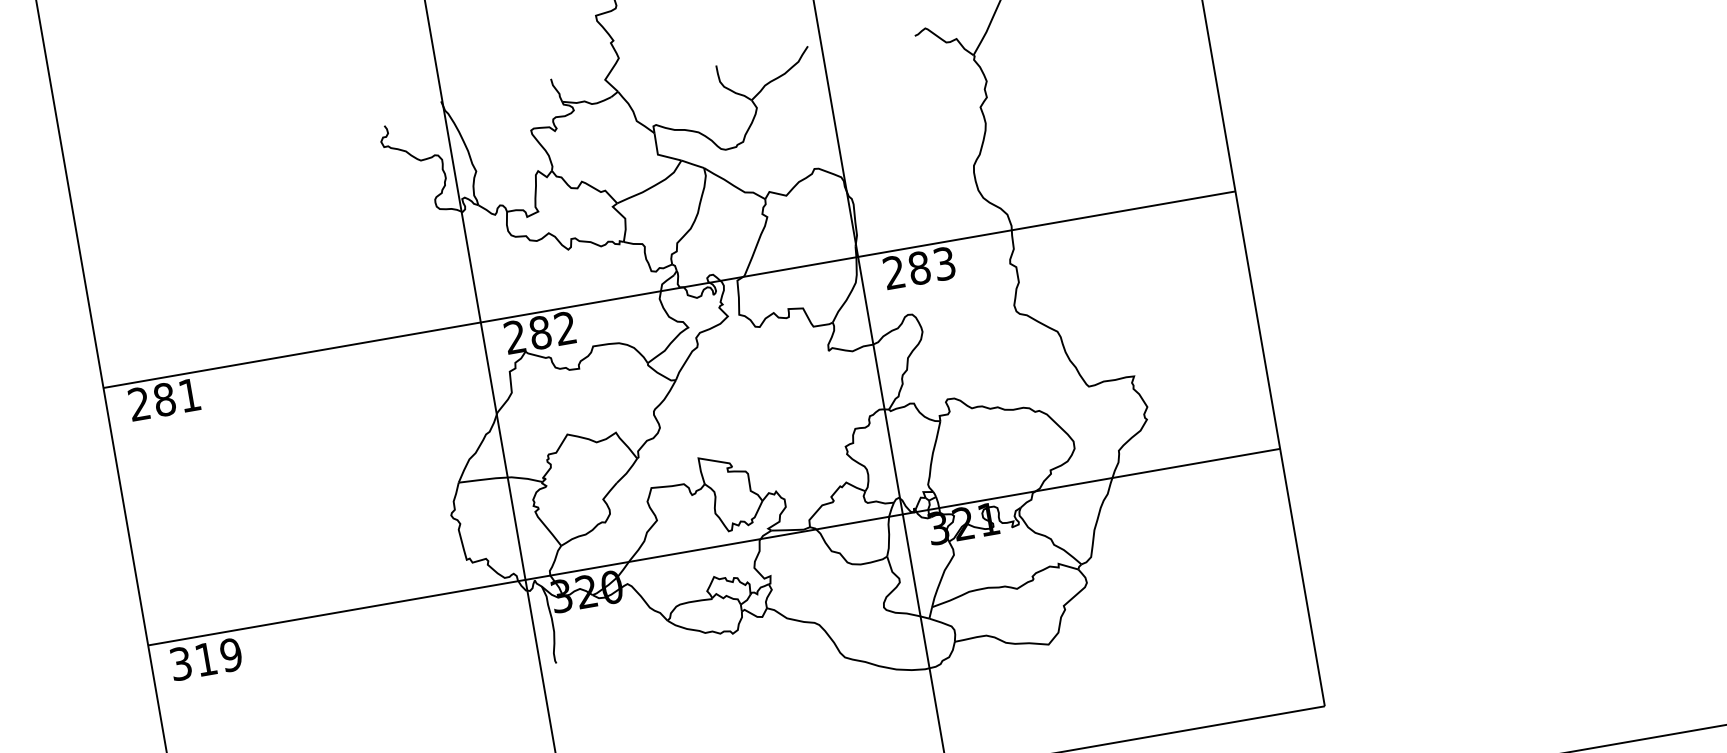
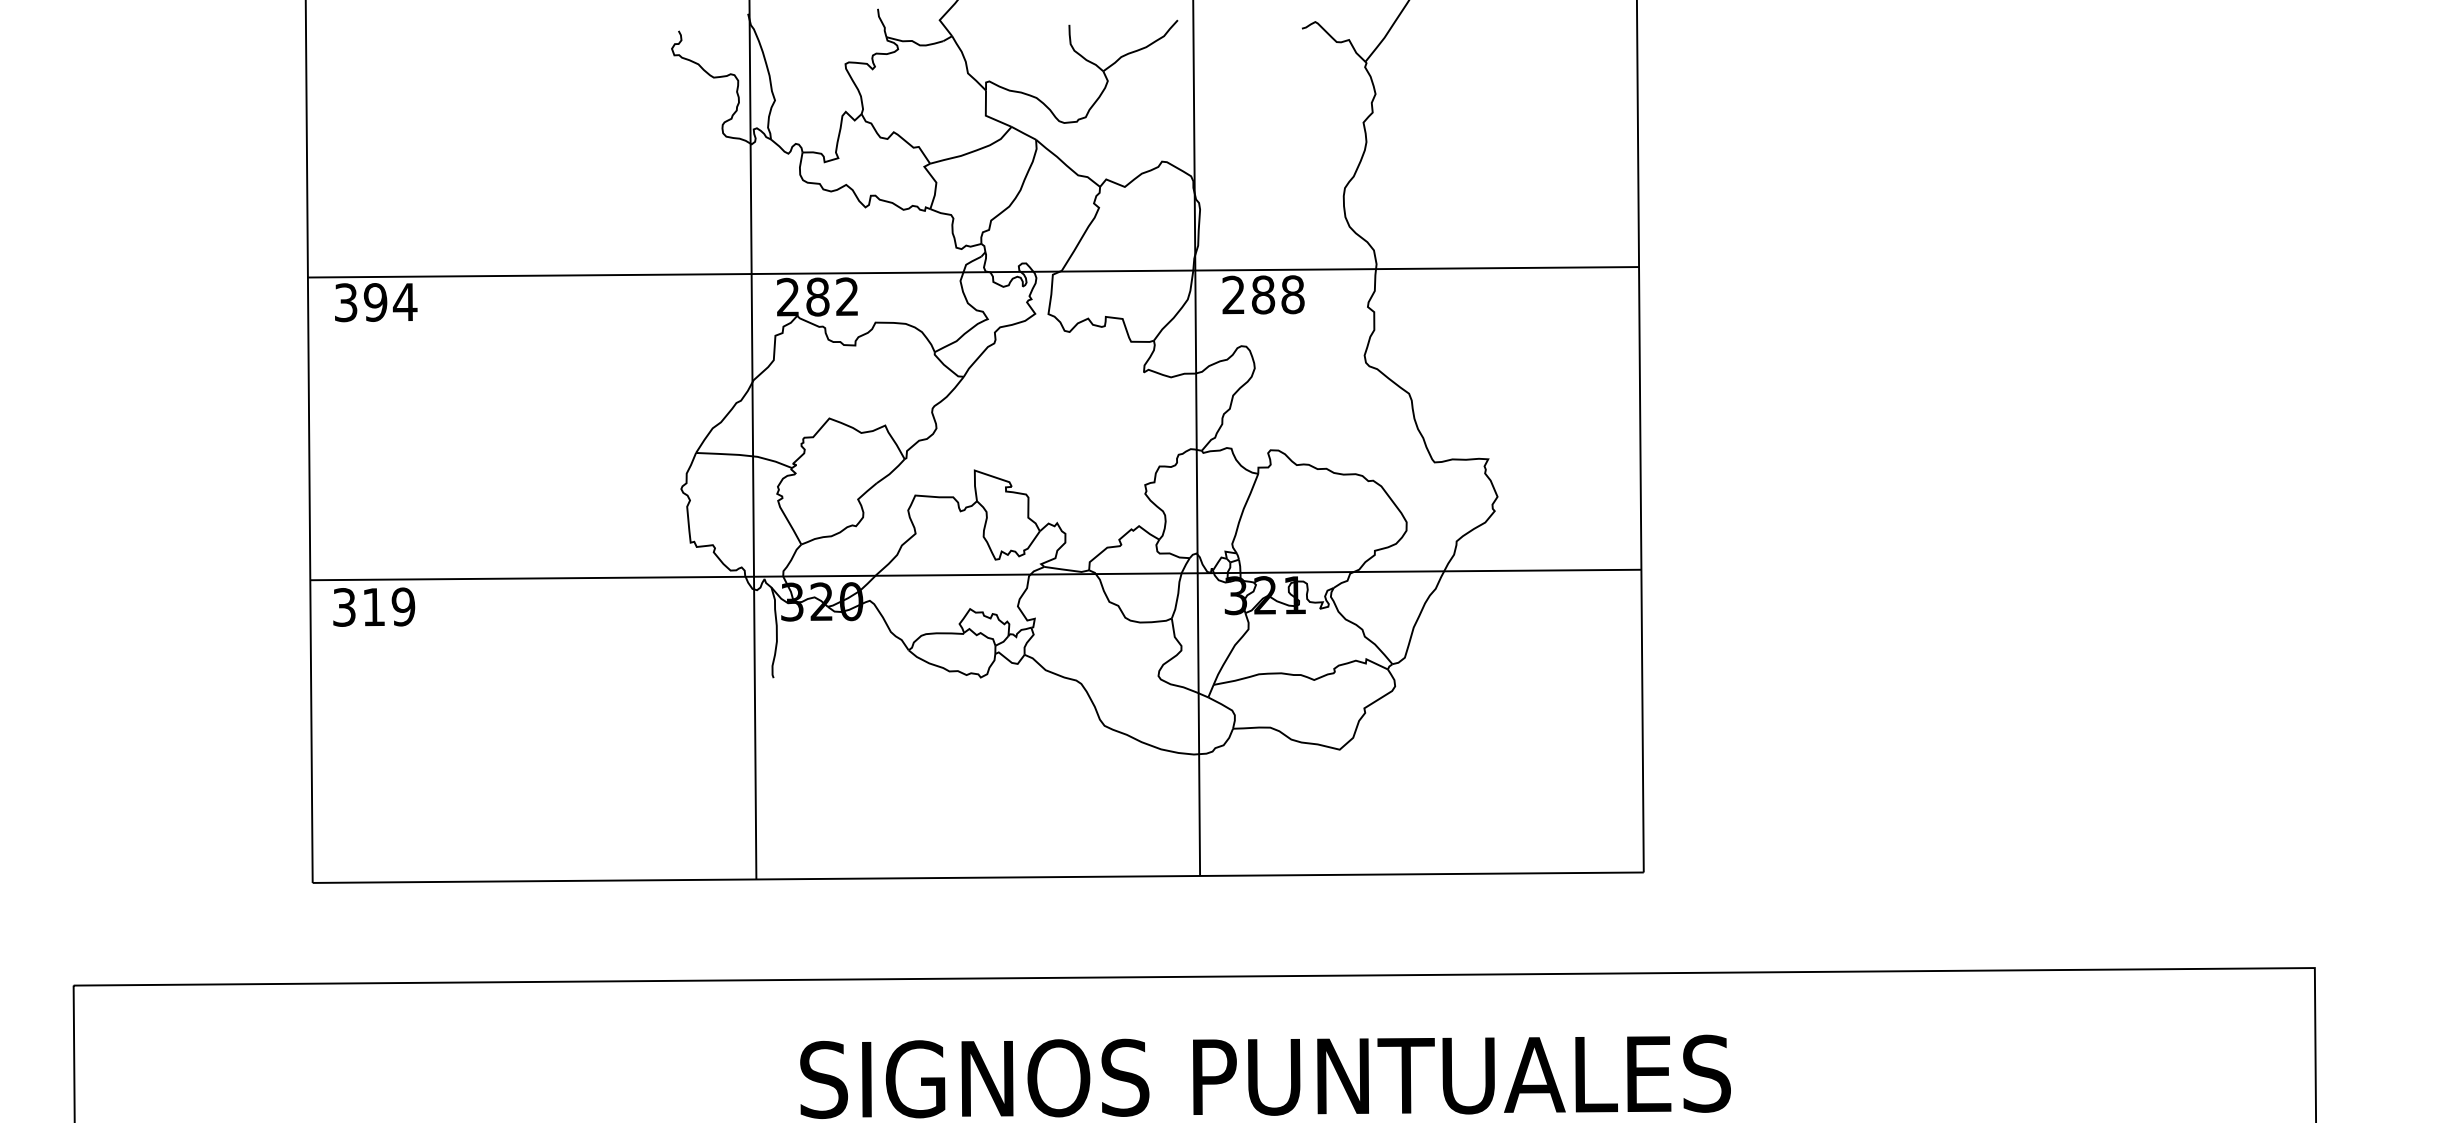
text: (944, 263) -> (1292, 294), 283 -> 288
text: (164, 399) -> (375, 302), 281 -> 394

